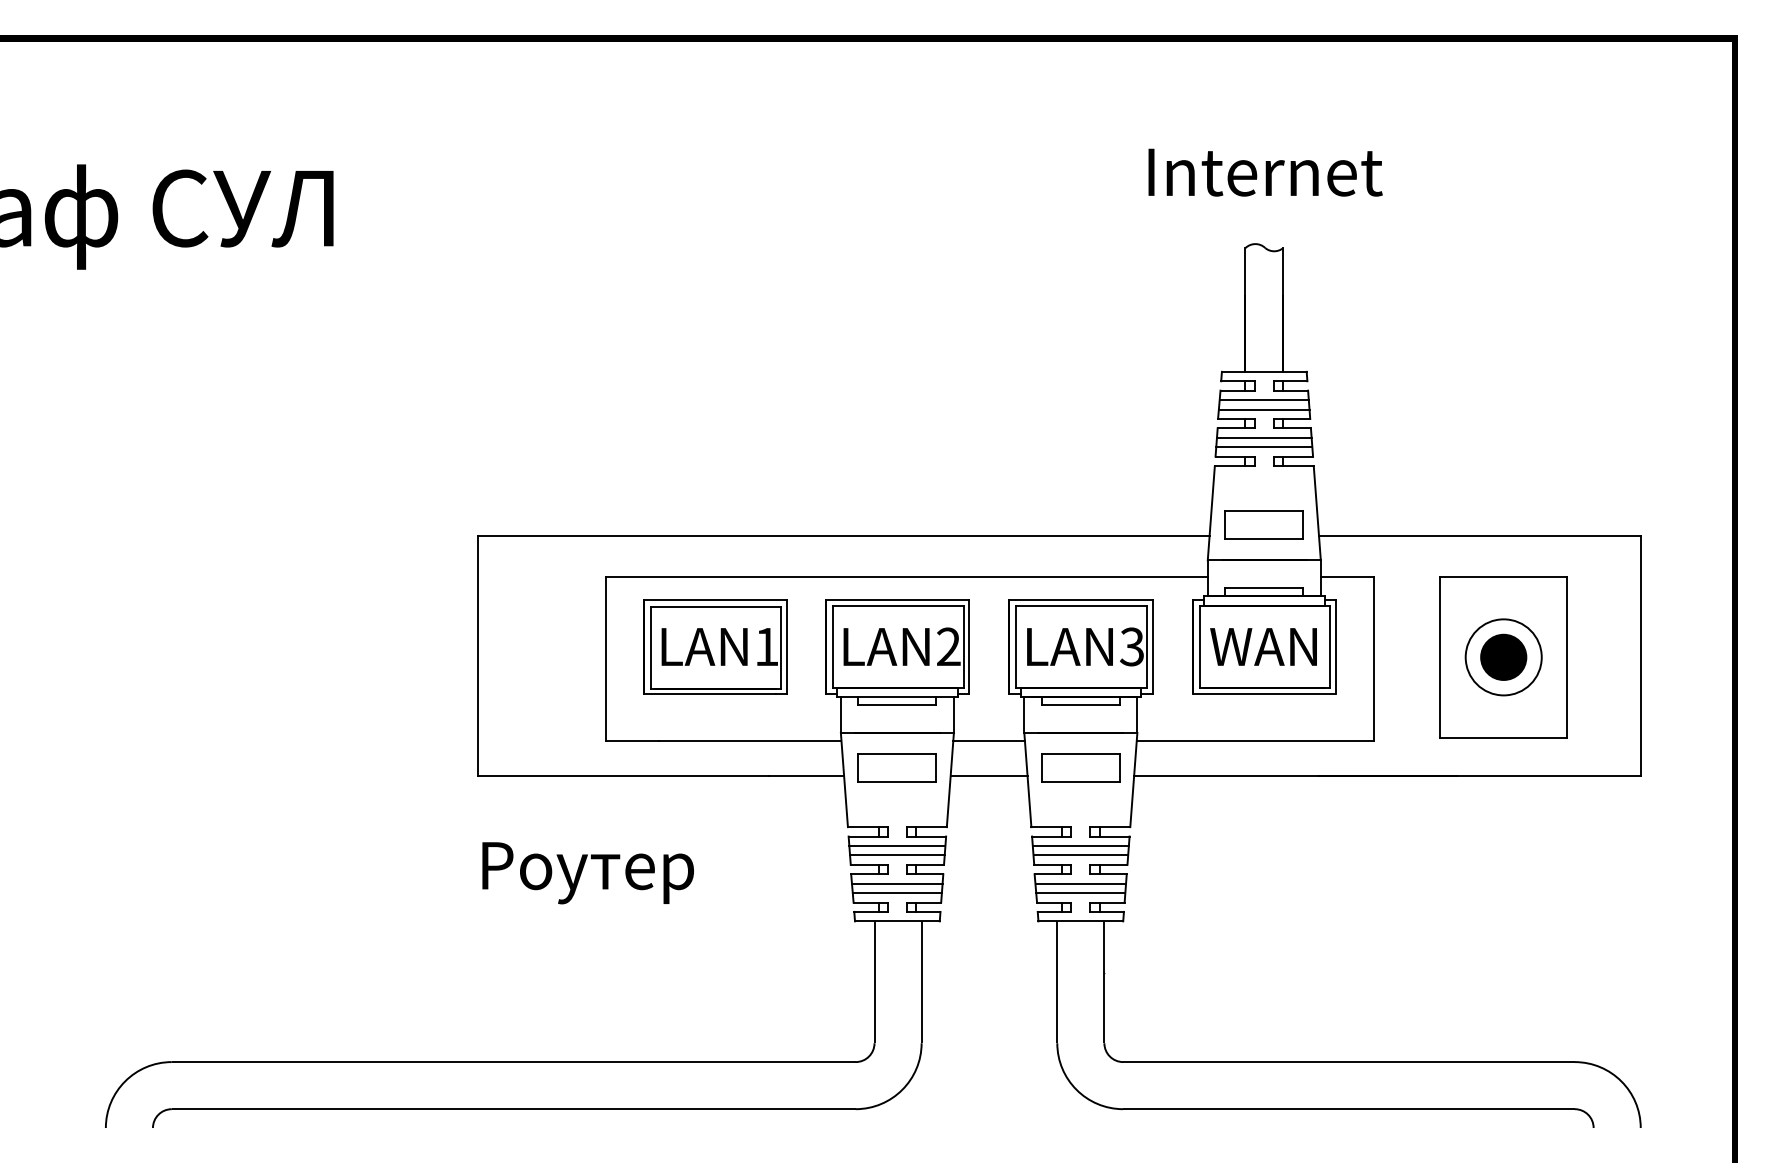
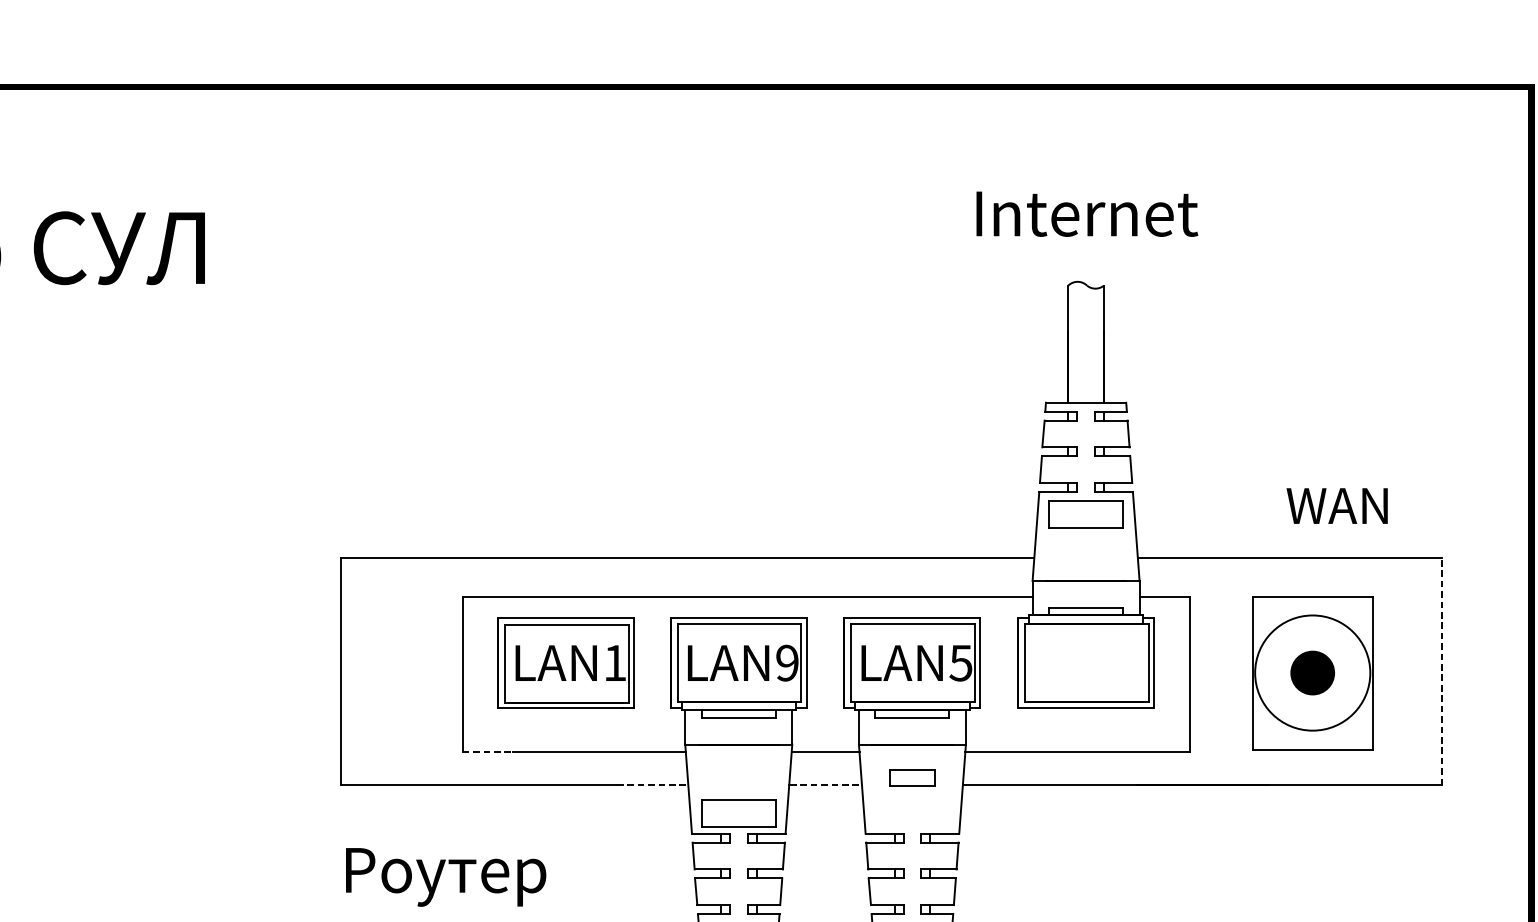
line: (1263, 400) -> (1085, 429), removed
line: (1264, 409) -> (1086, 438), removed
line: (1263, 437) -> (1085, 464), removed
line: (1264, 447) -> (1086, 474), removed
part: (1263, 524) -> (1085, 514), moved
text: (1131, 646) -> (960, 662), LAN3 -> LAN5
text: (1263, 646) -> (1337, 505), moved
text: (948, 647) -> (787, 663), LAN2 -> LAN9
line: (1640, 656) -> (1442, 672), solid -> dashed
circle: (1503, 657) -> (1312, 673), size x1.6
line: (632, 740) -> (488, 751), solid -> dashed
part: (896, 767) -> (737, 813), moved
part: (1080, 767) -> (912, 777), size x0.6
line: (806, 775) -> (652, 784), solid -> dashed
line: (989, 775) -> (825, 784), solid -> dashed
line: (897, 845) -> (738, 851), removed
line: (1080, 845) -> (912, 851), removed
line: (897, 855) -> (738, 860), removed
line: (1080, 855) -> (912, 860), removed
line: (897, 883) -> (738, 887), removed
line: (1080, 883) -> (912, 887), removed
line: (896, 893) -> (737, 896), removed
line: (1080, 893) -> (912, 896), removed

